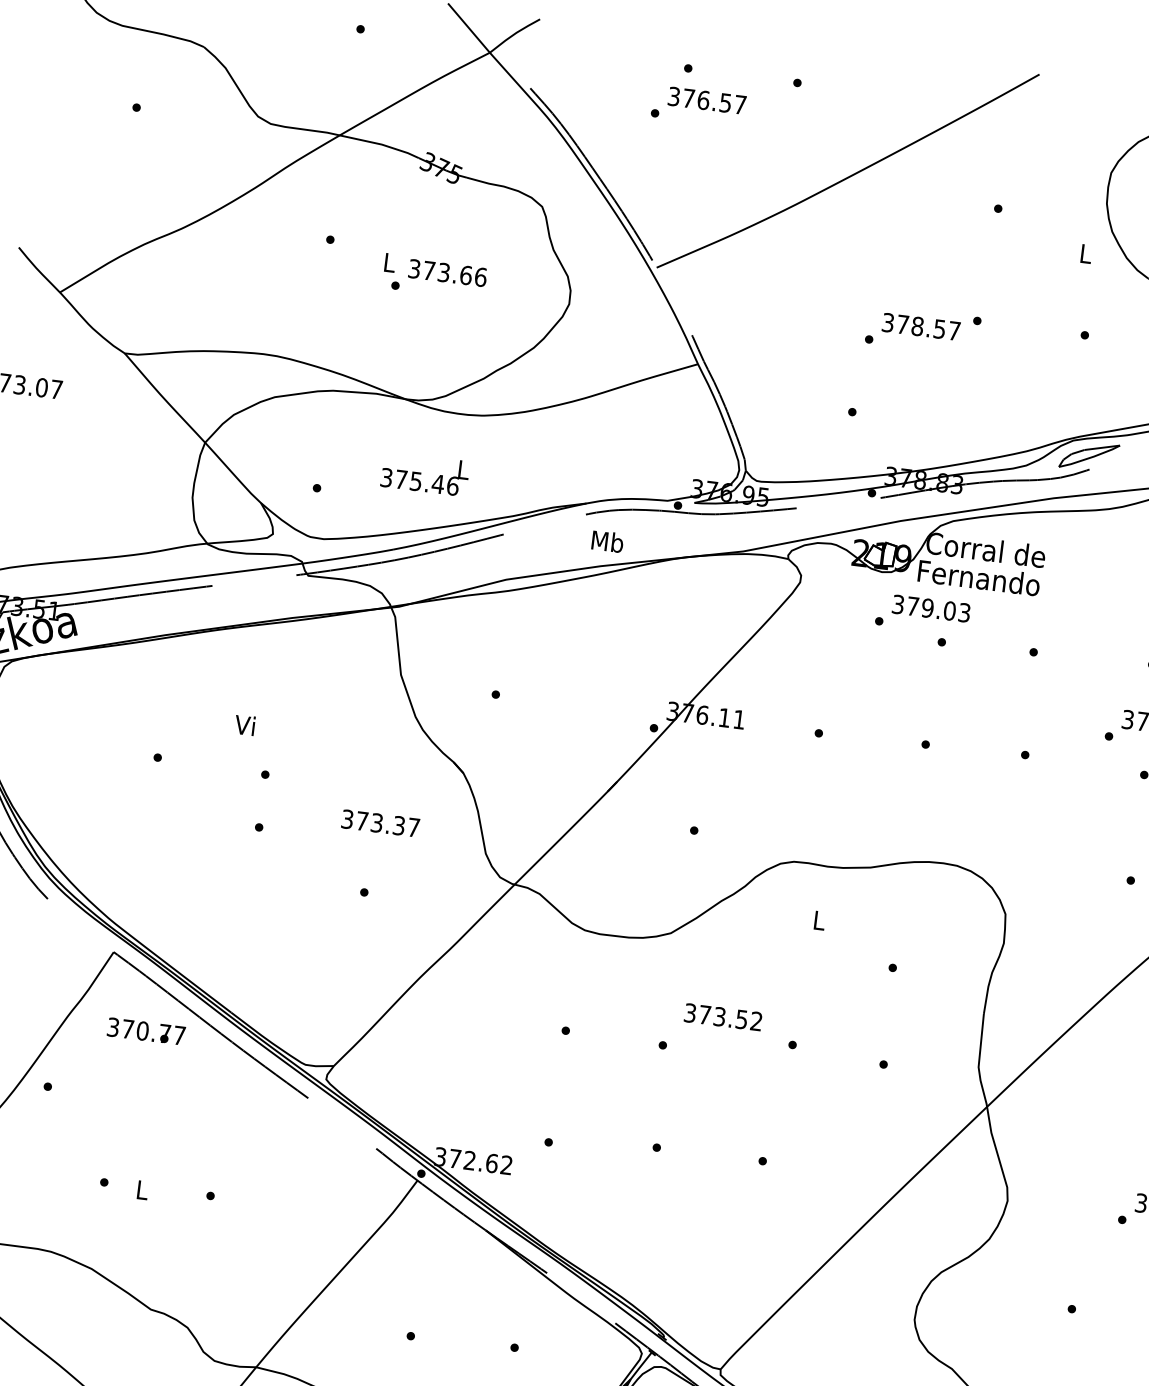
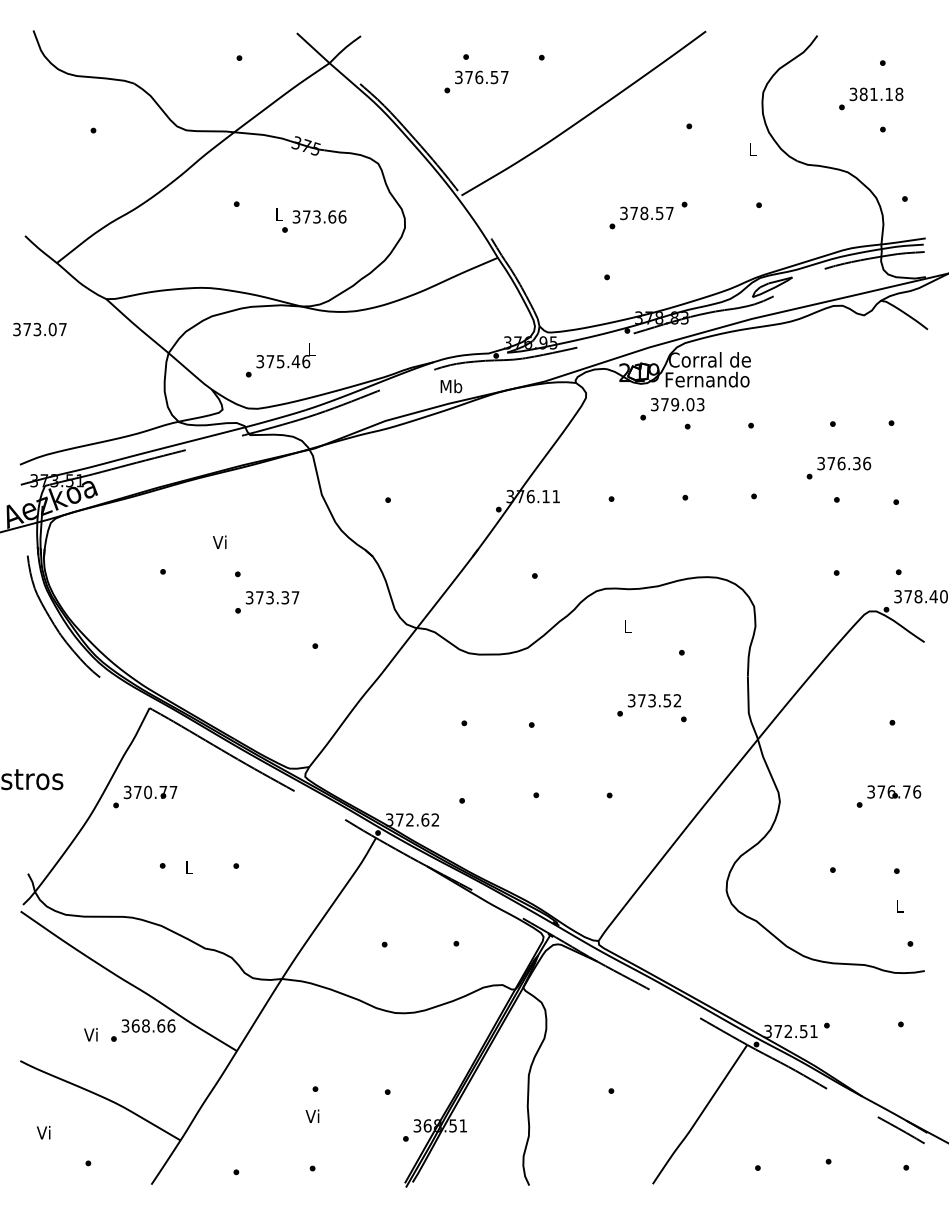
text: (424, 473) -> (285, 355), moved
text: (380, 823) -> (272, 597), moved
text: (723, 1016) -> (654, 700), moved
text: (146, 1031) -> (150, 792), moved

